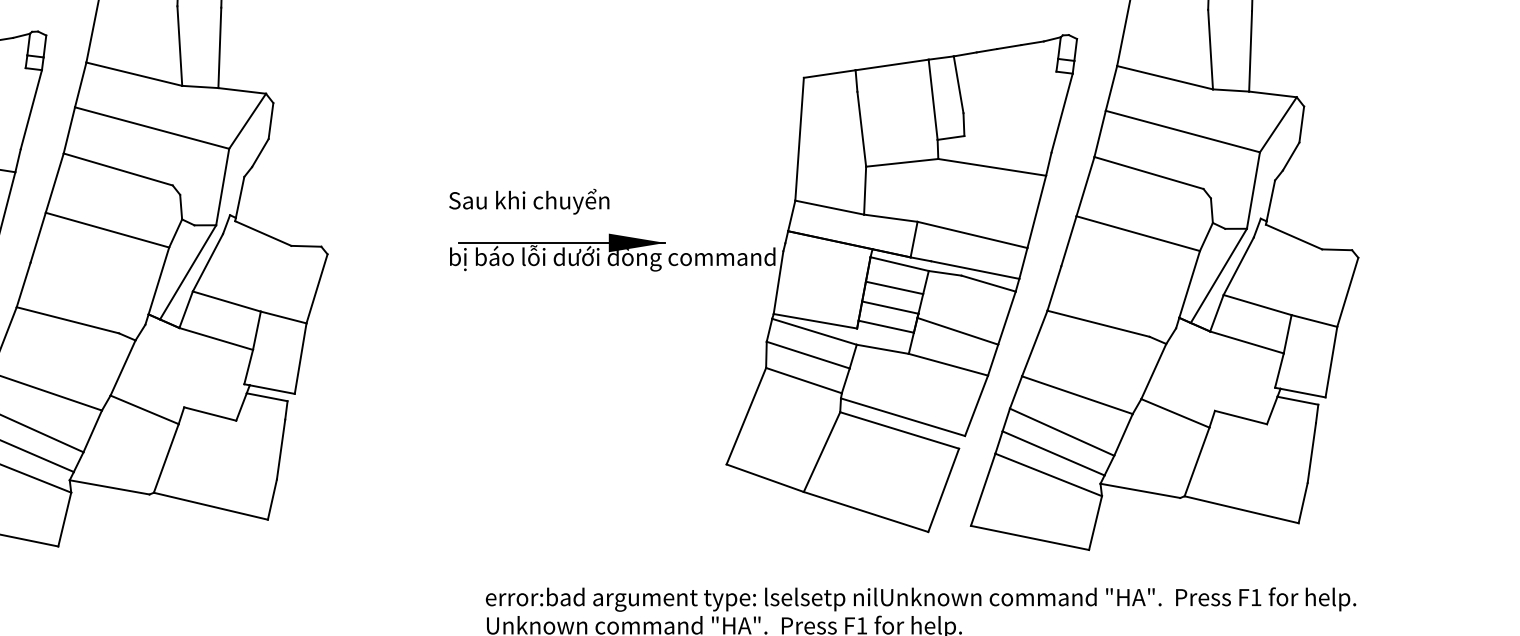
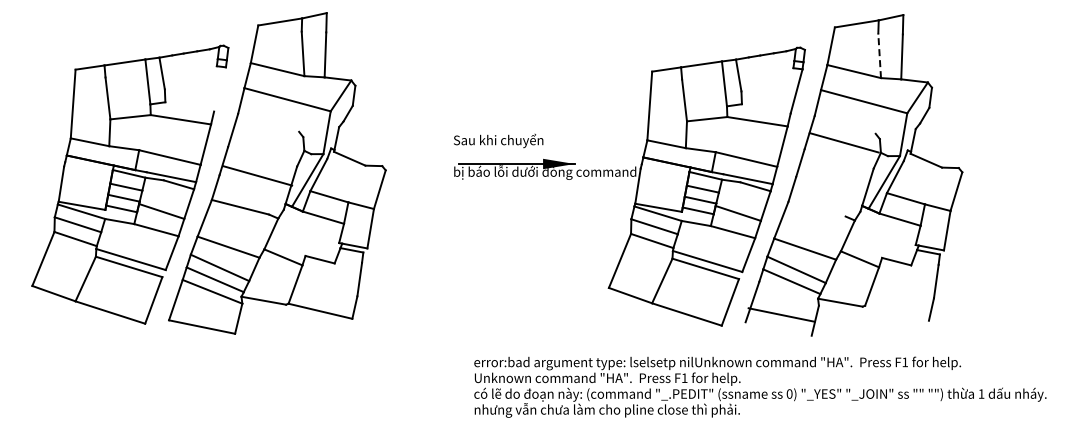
line: (1210, 48) -> (879, 55), solid -> dashed
line: (30, 109) -> (219, 89), removed
line: (118, 168) -> (268, 122), removed
line: (1147, 172) -> (844, 124), removed
line: (107, 229) -> (257, 175), moved
line: (1136, 233) -> (843, 142), moved
line: (1097, 322) -> (816, 208), removed
line: (1047, 474) -> (788, 293), removed
line: (1240, 508) -> (896, 312), removed
line: (1029, 537) -> (781, 314), moved

